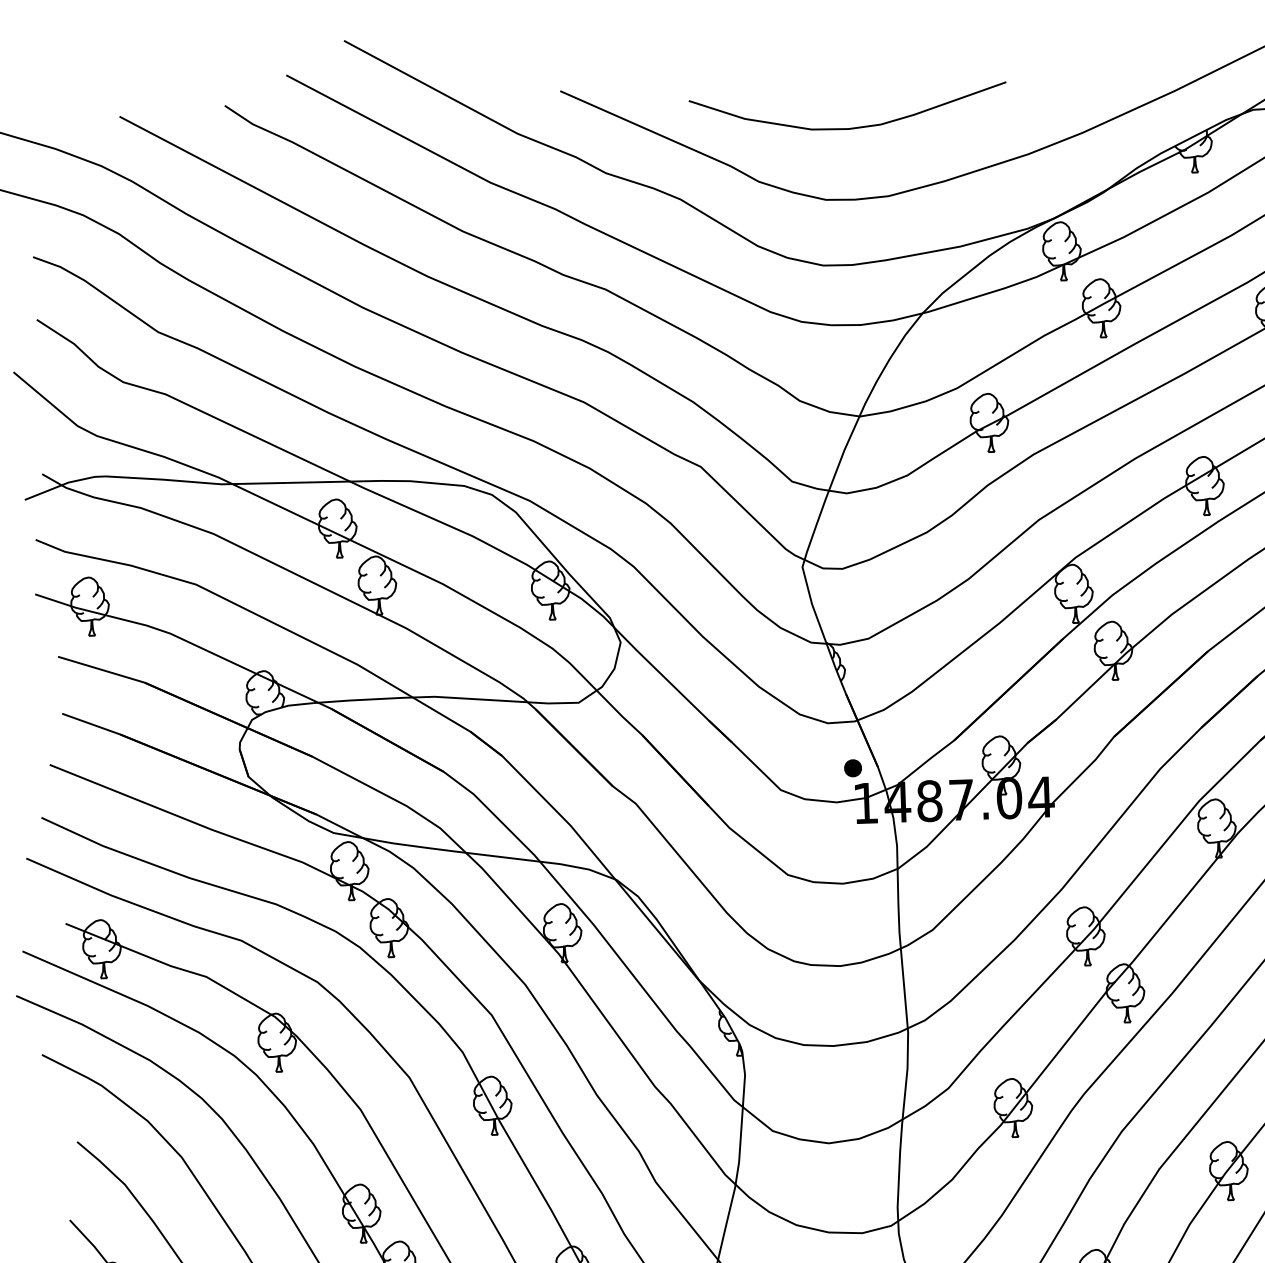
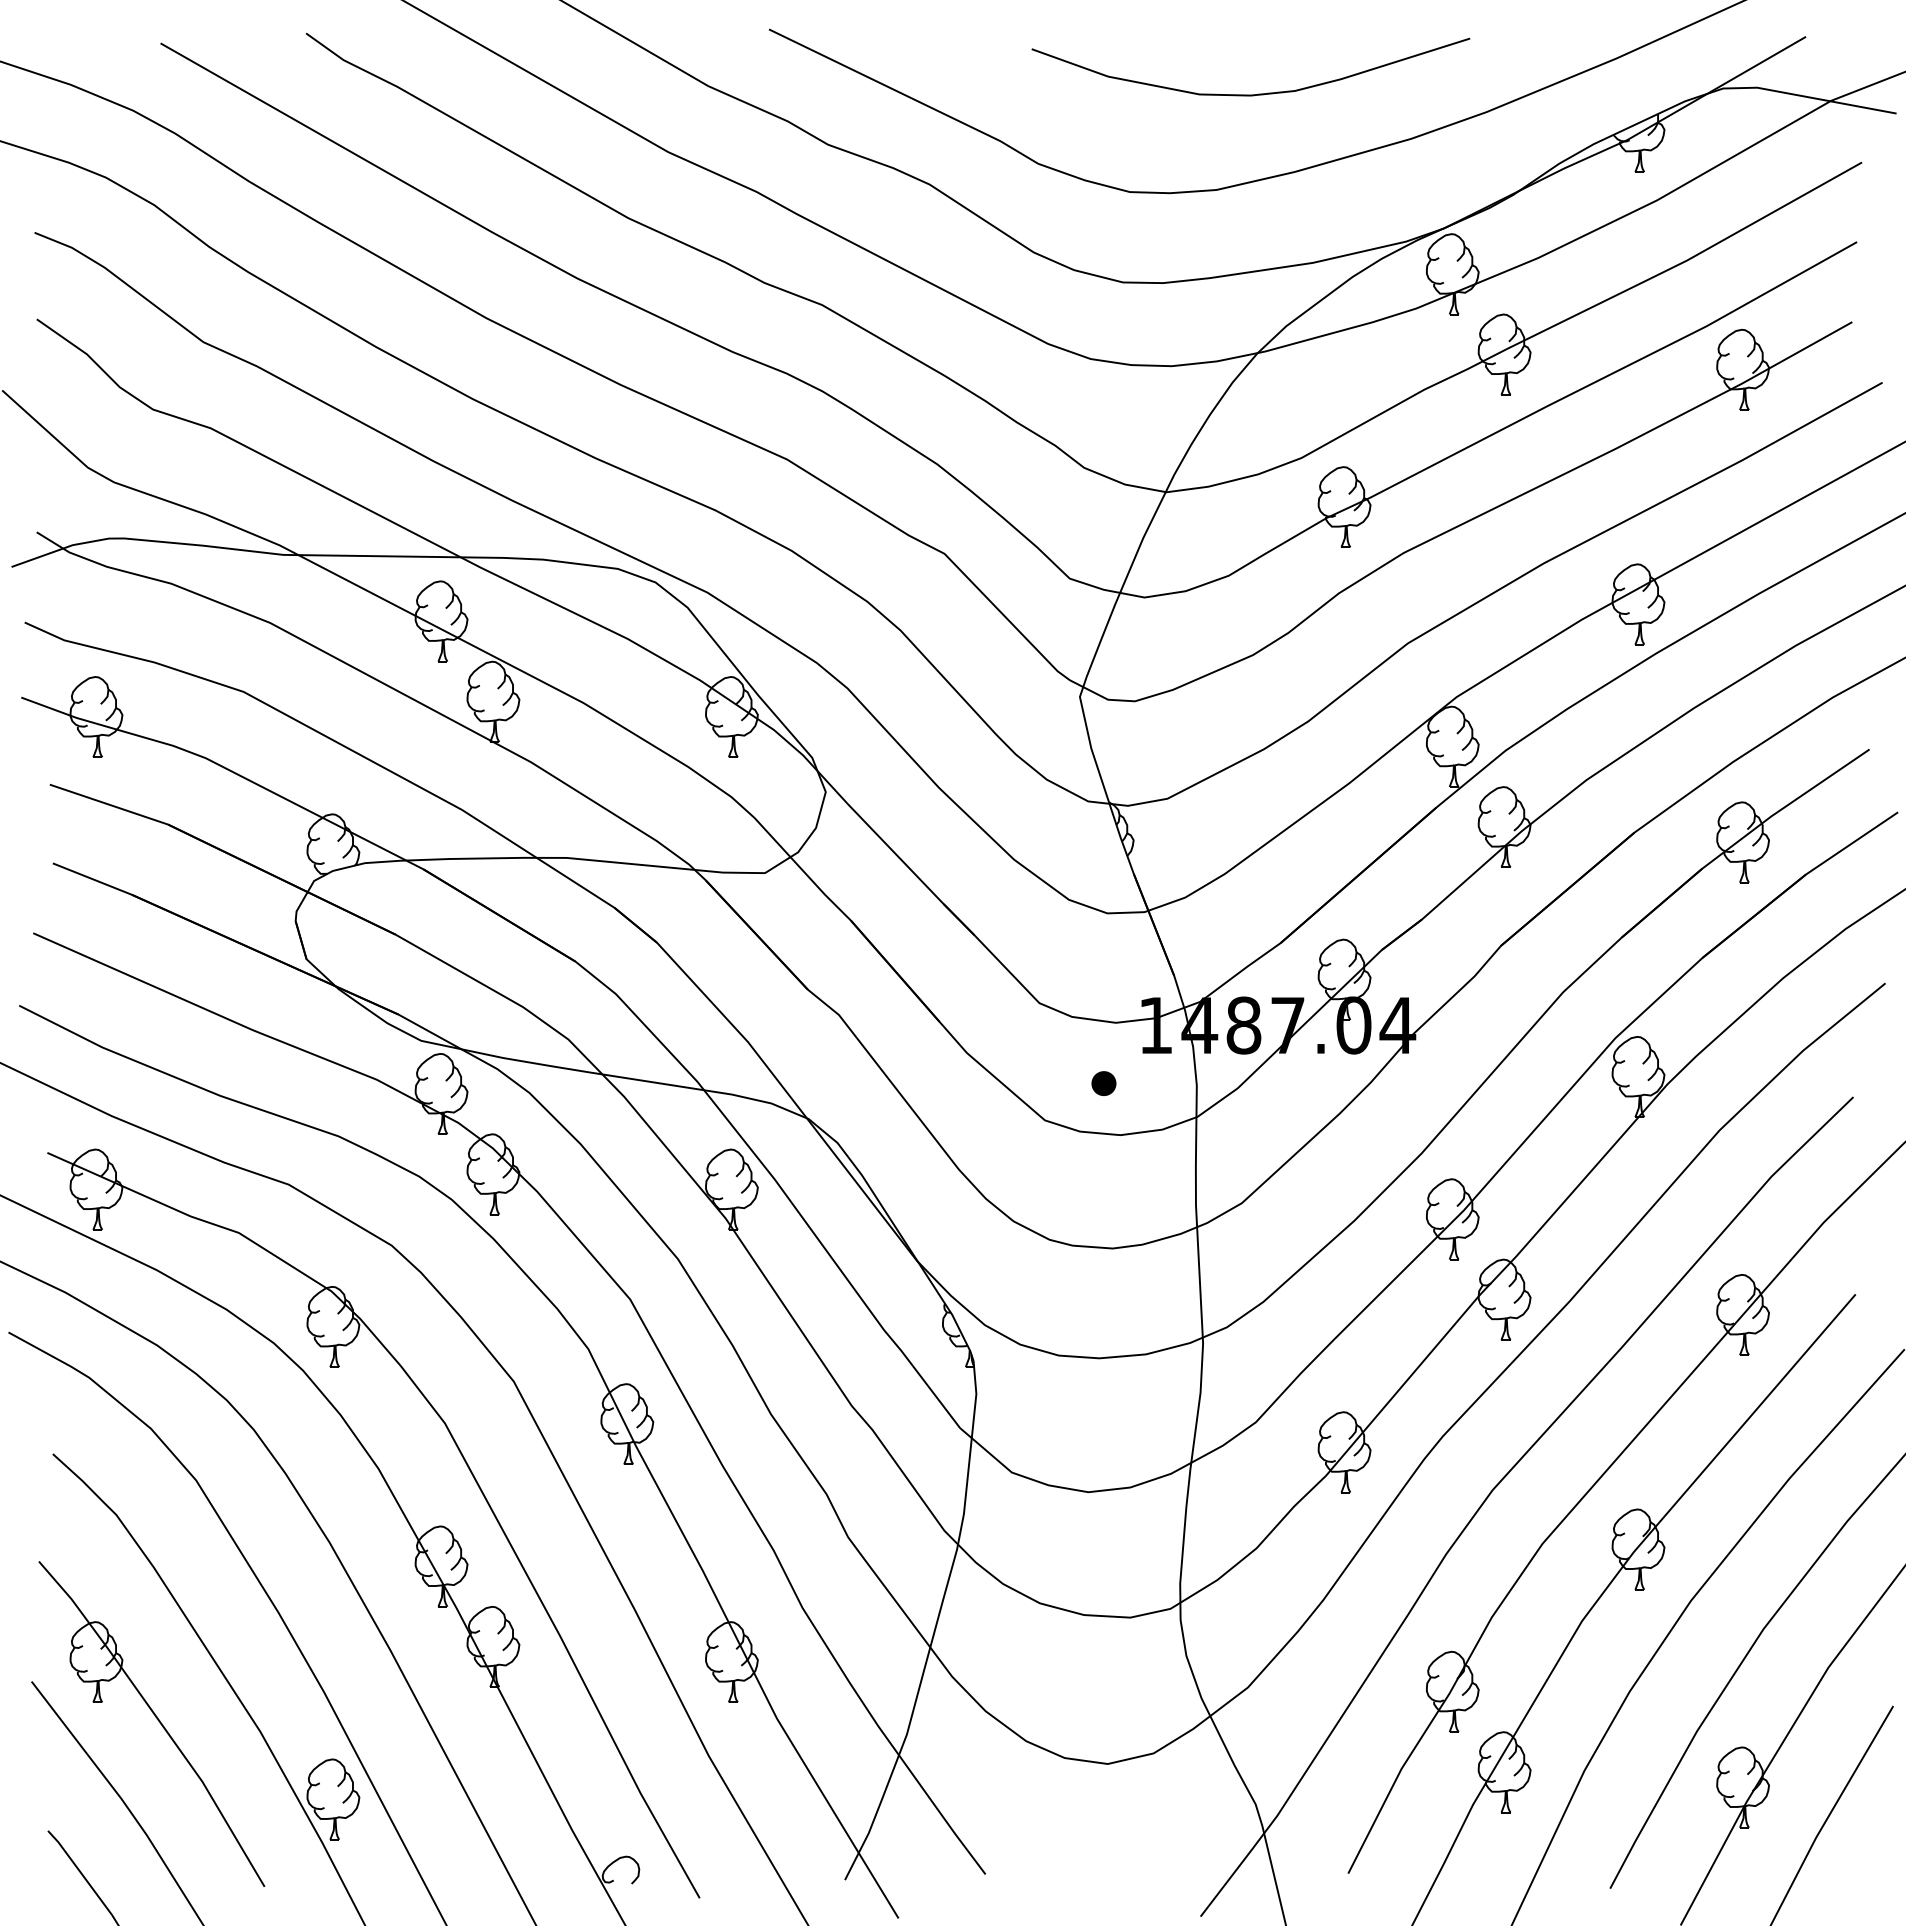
curve: (848, 128) -> (1250, 94), moved
part: (852, 768) -> (1103, 1083), moved

